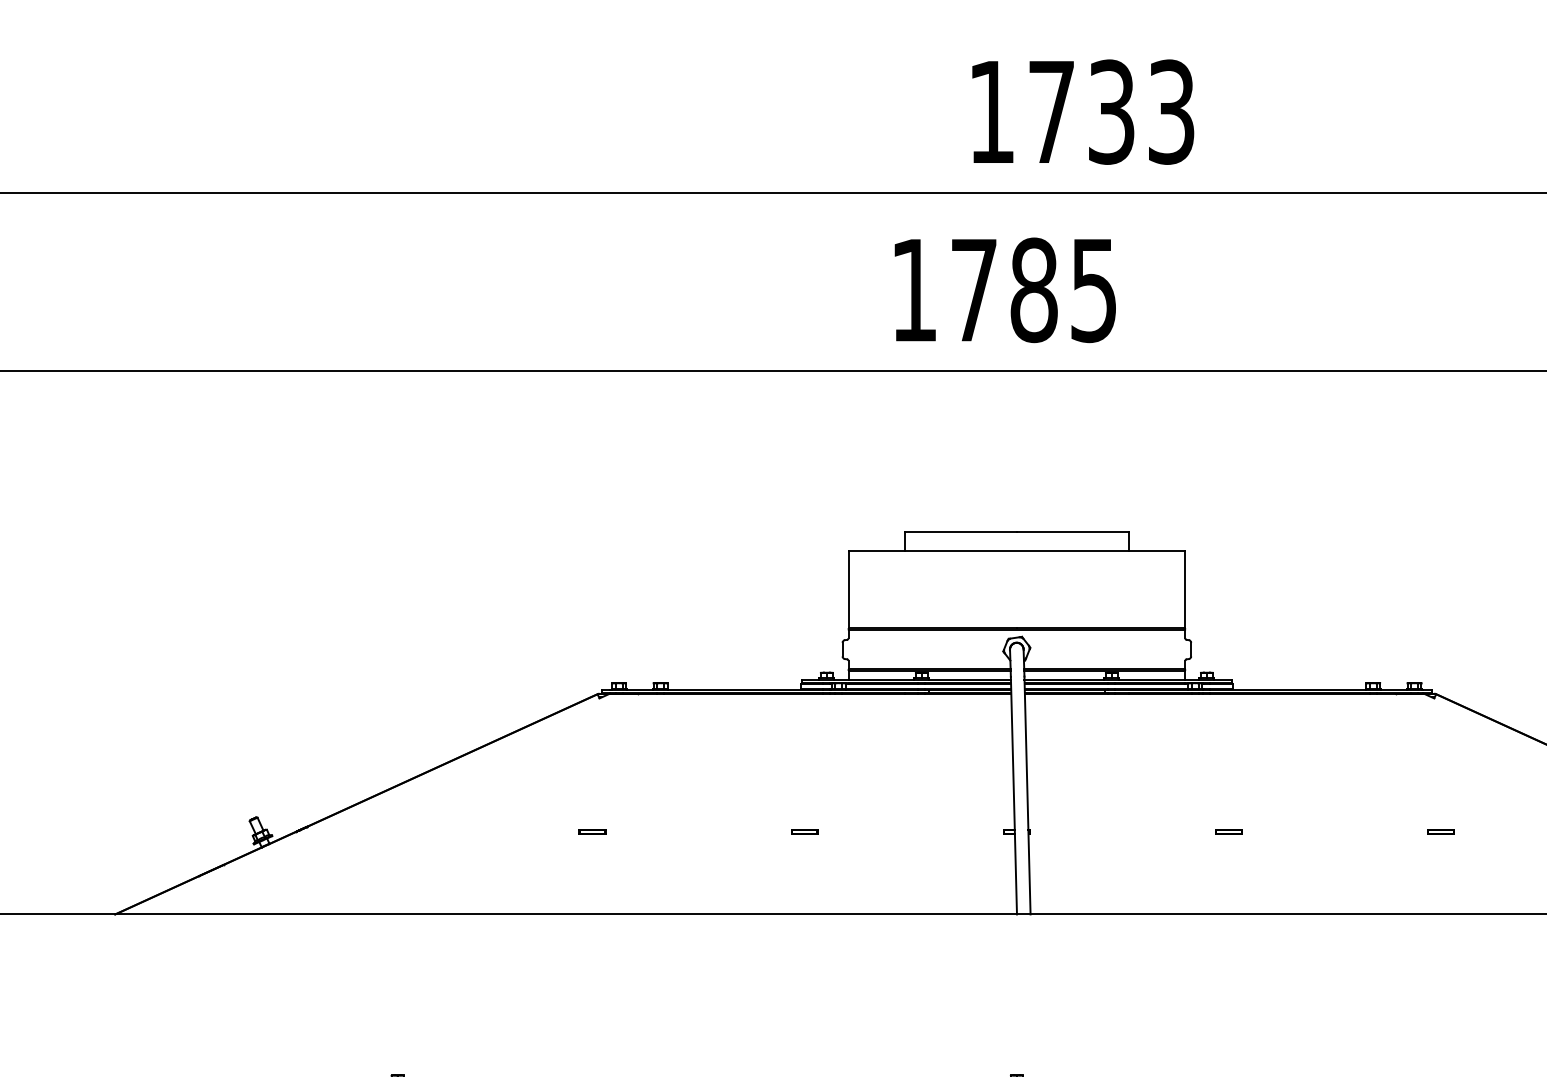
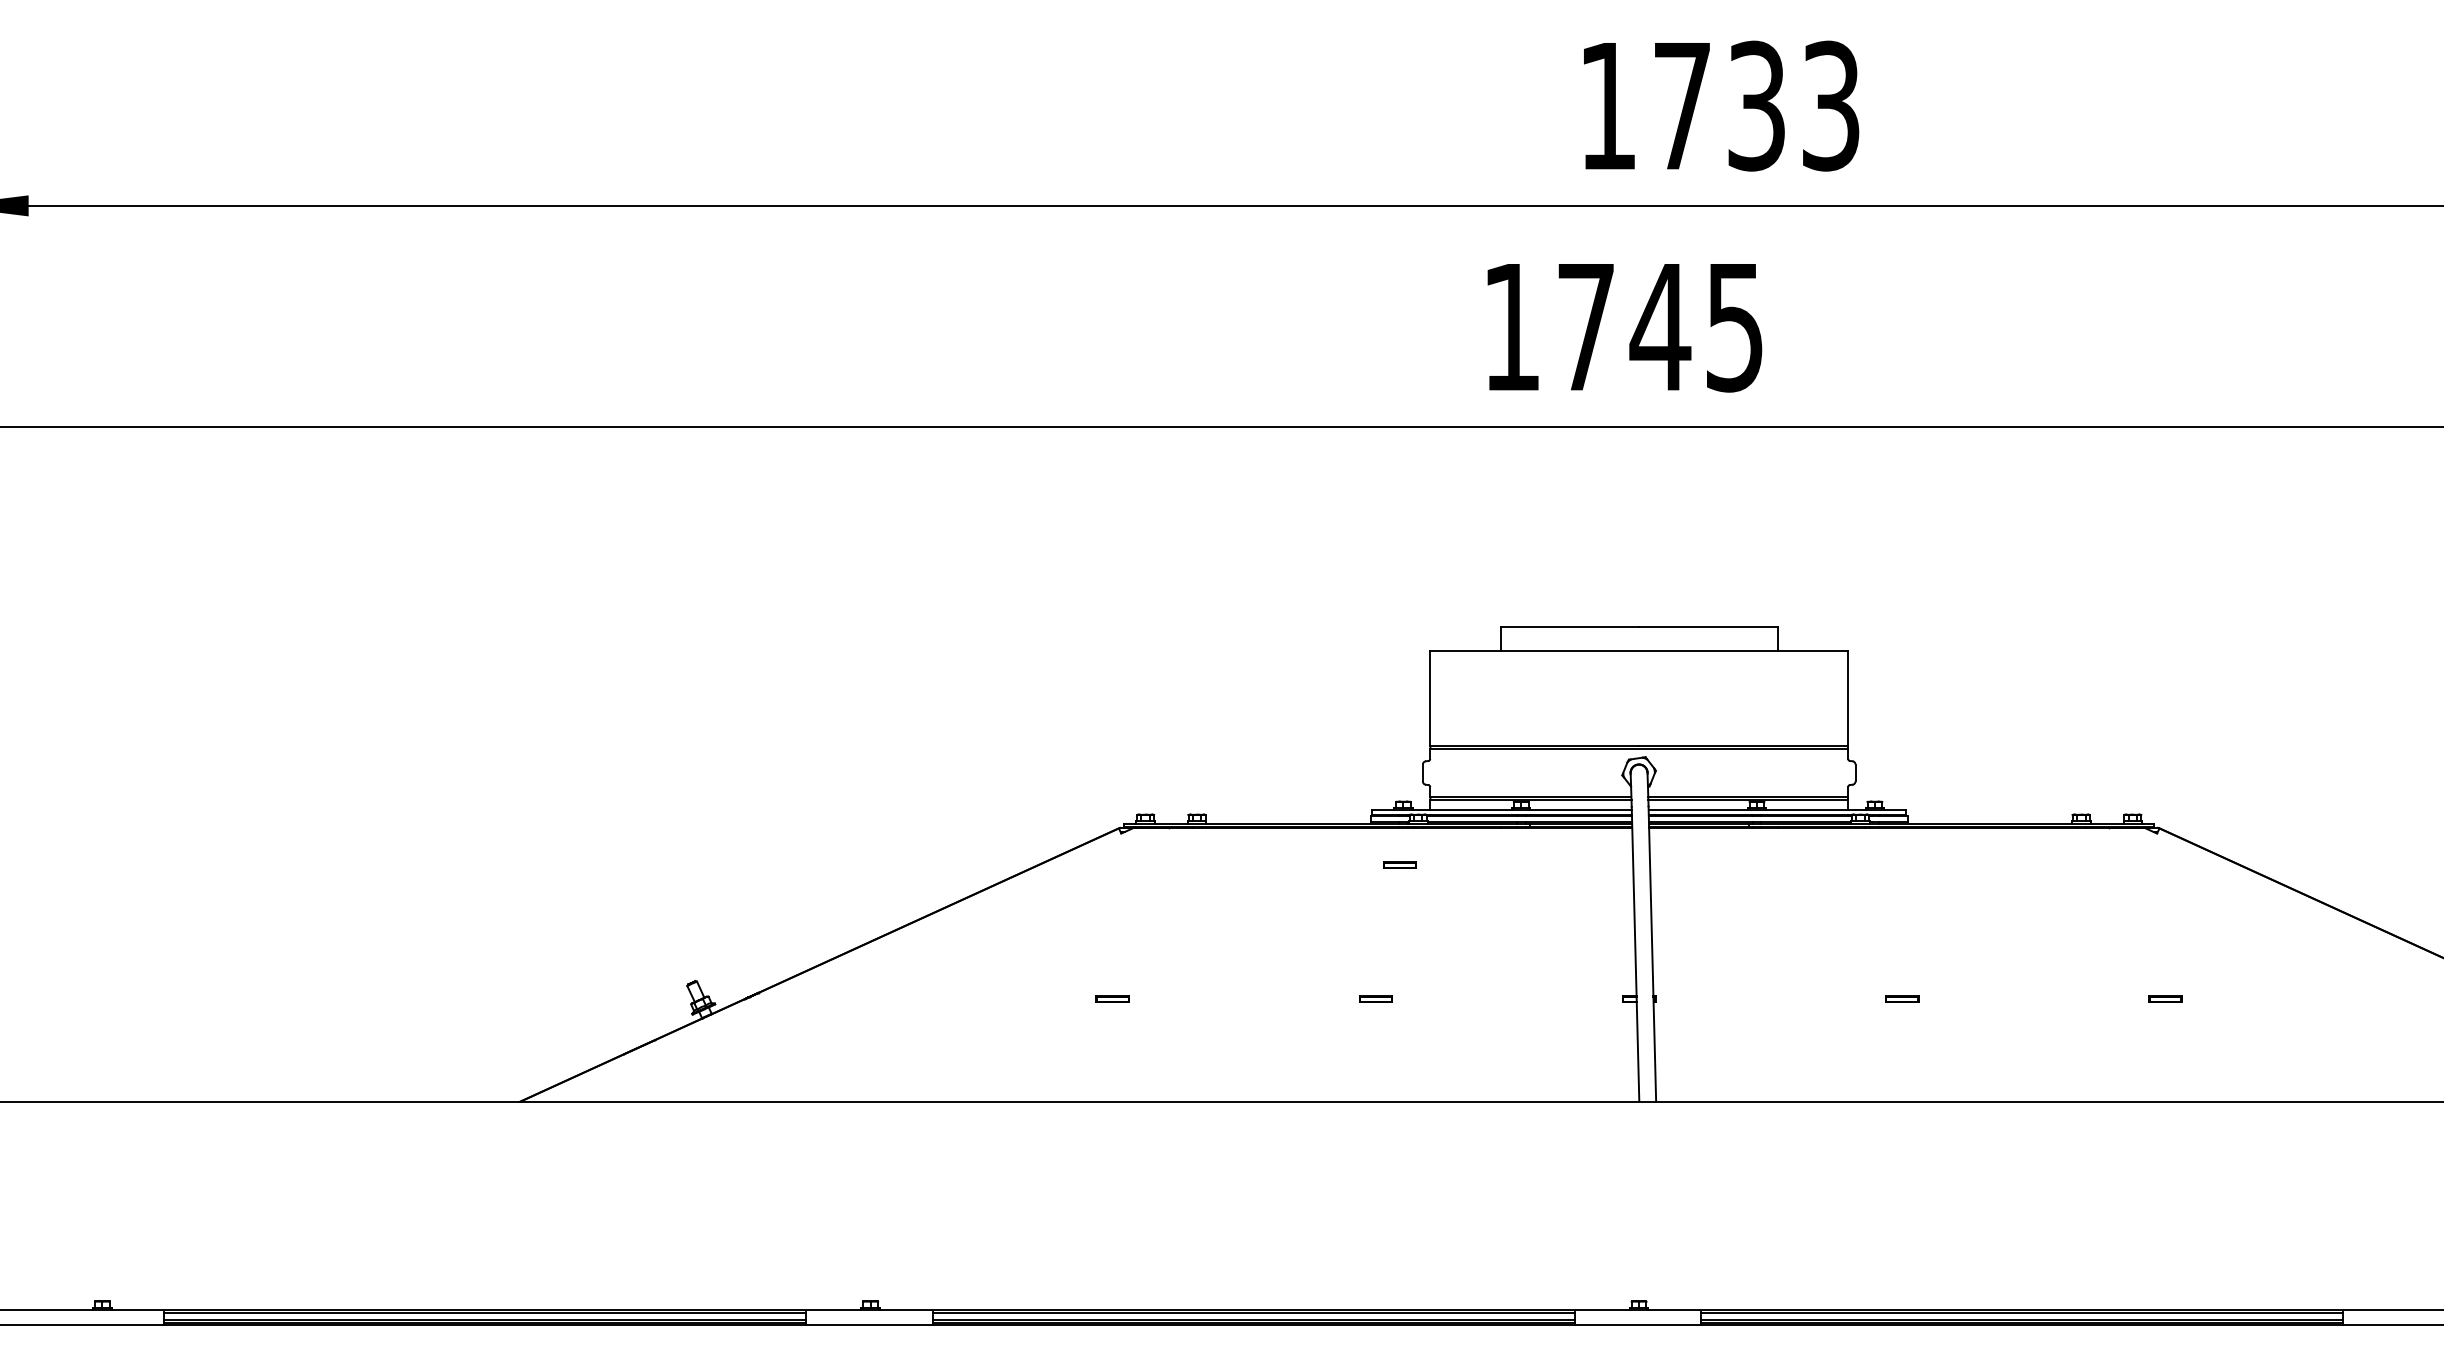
text: (1034, 289) -> (1660, 326), 1785 -> 1745
part: (823, 723) -> (1399, 864), added

